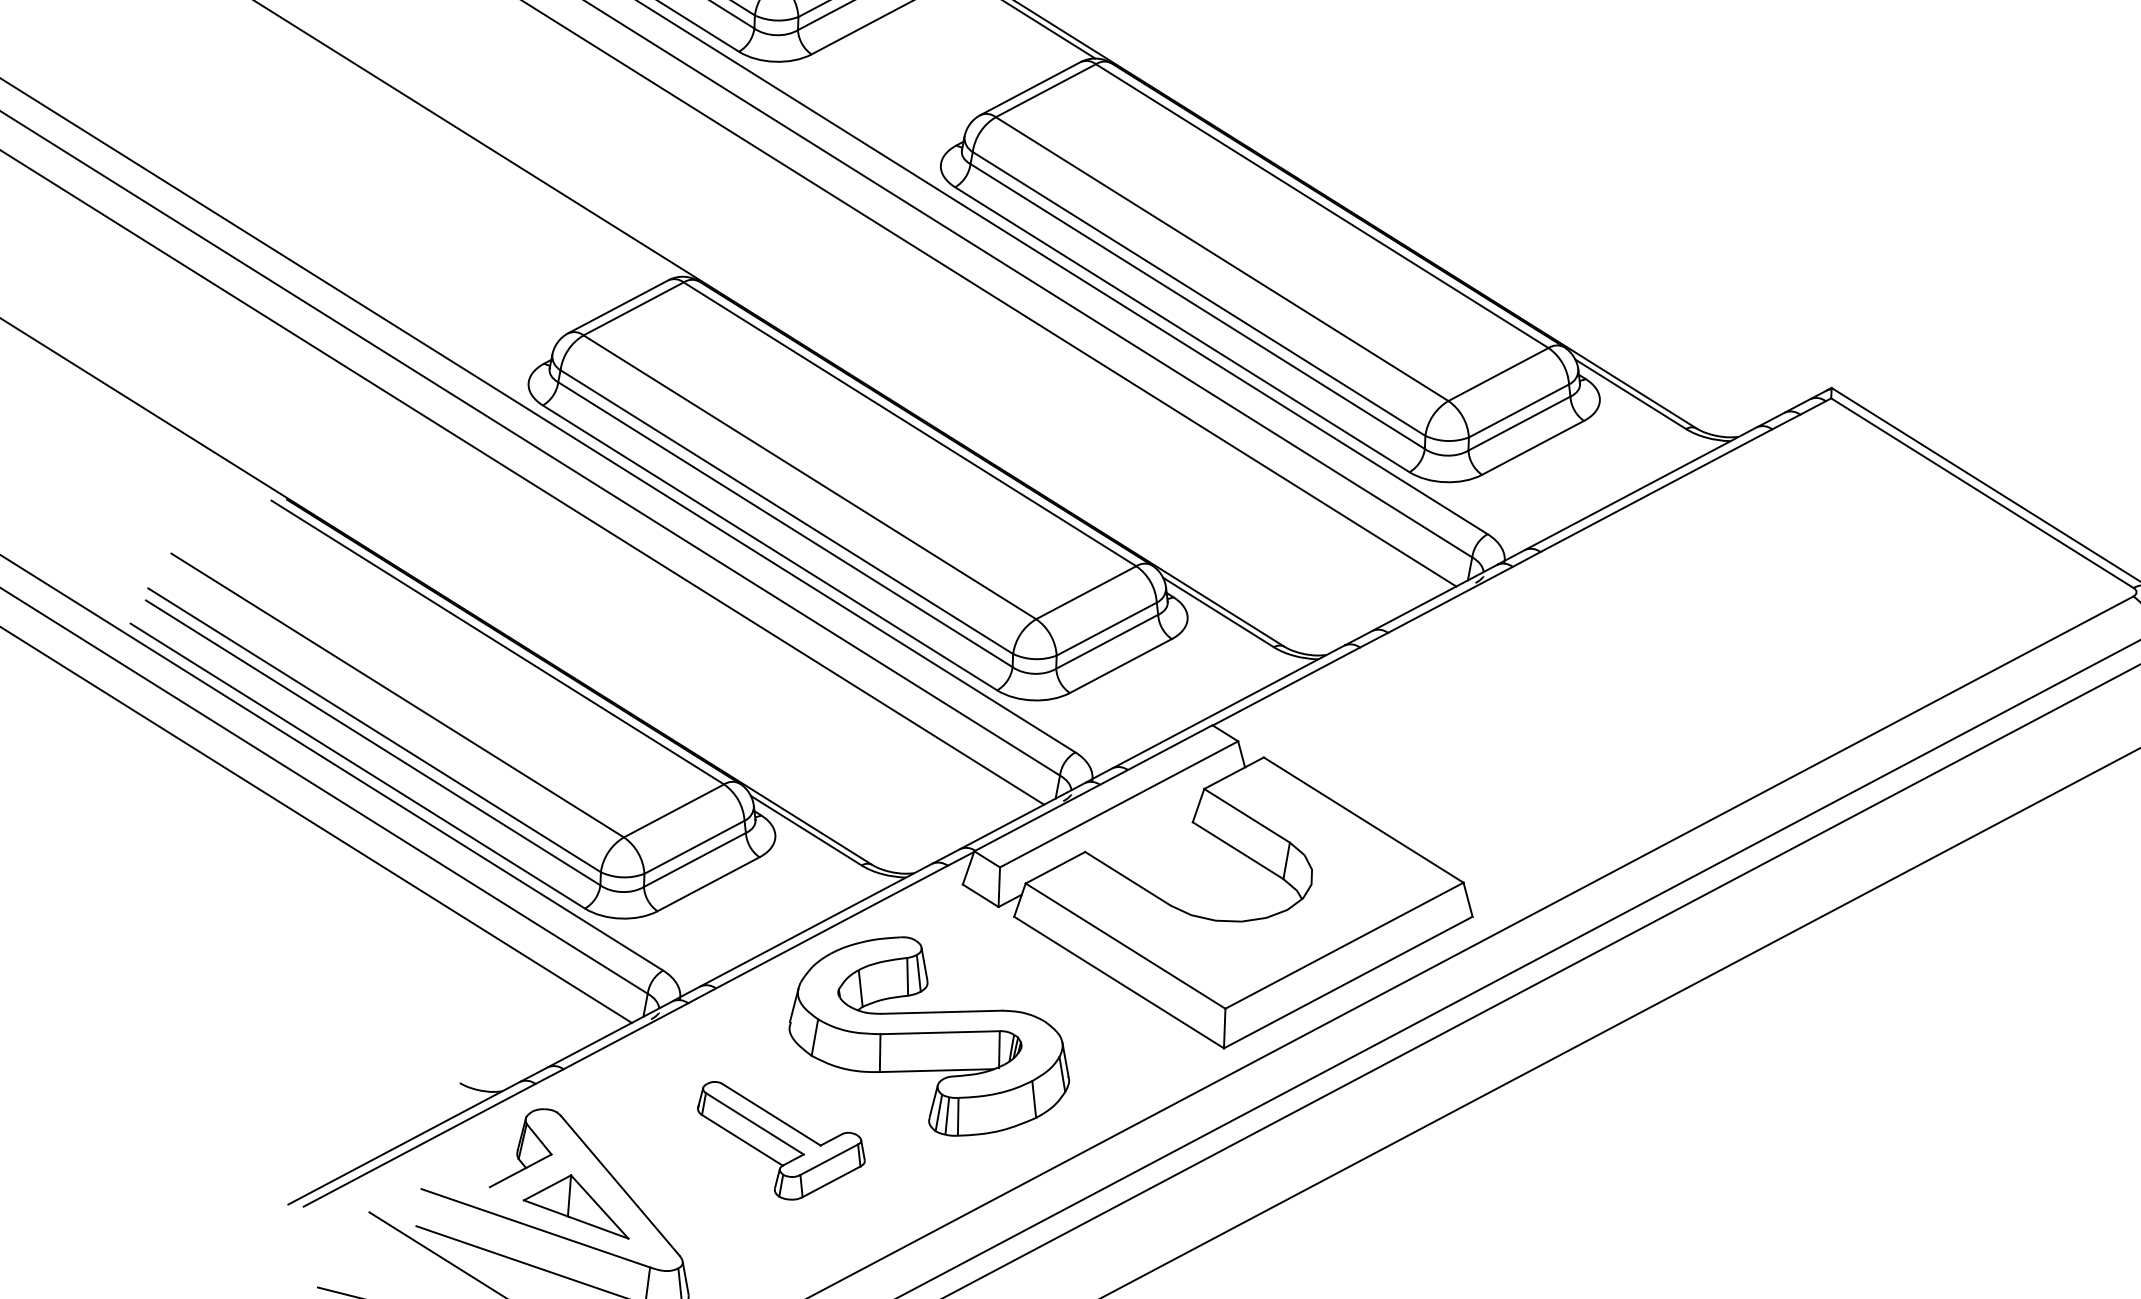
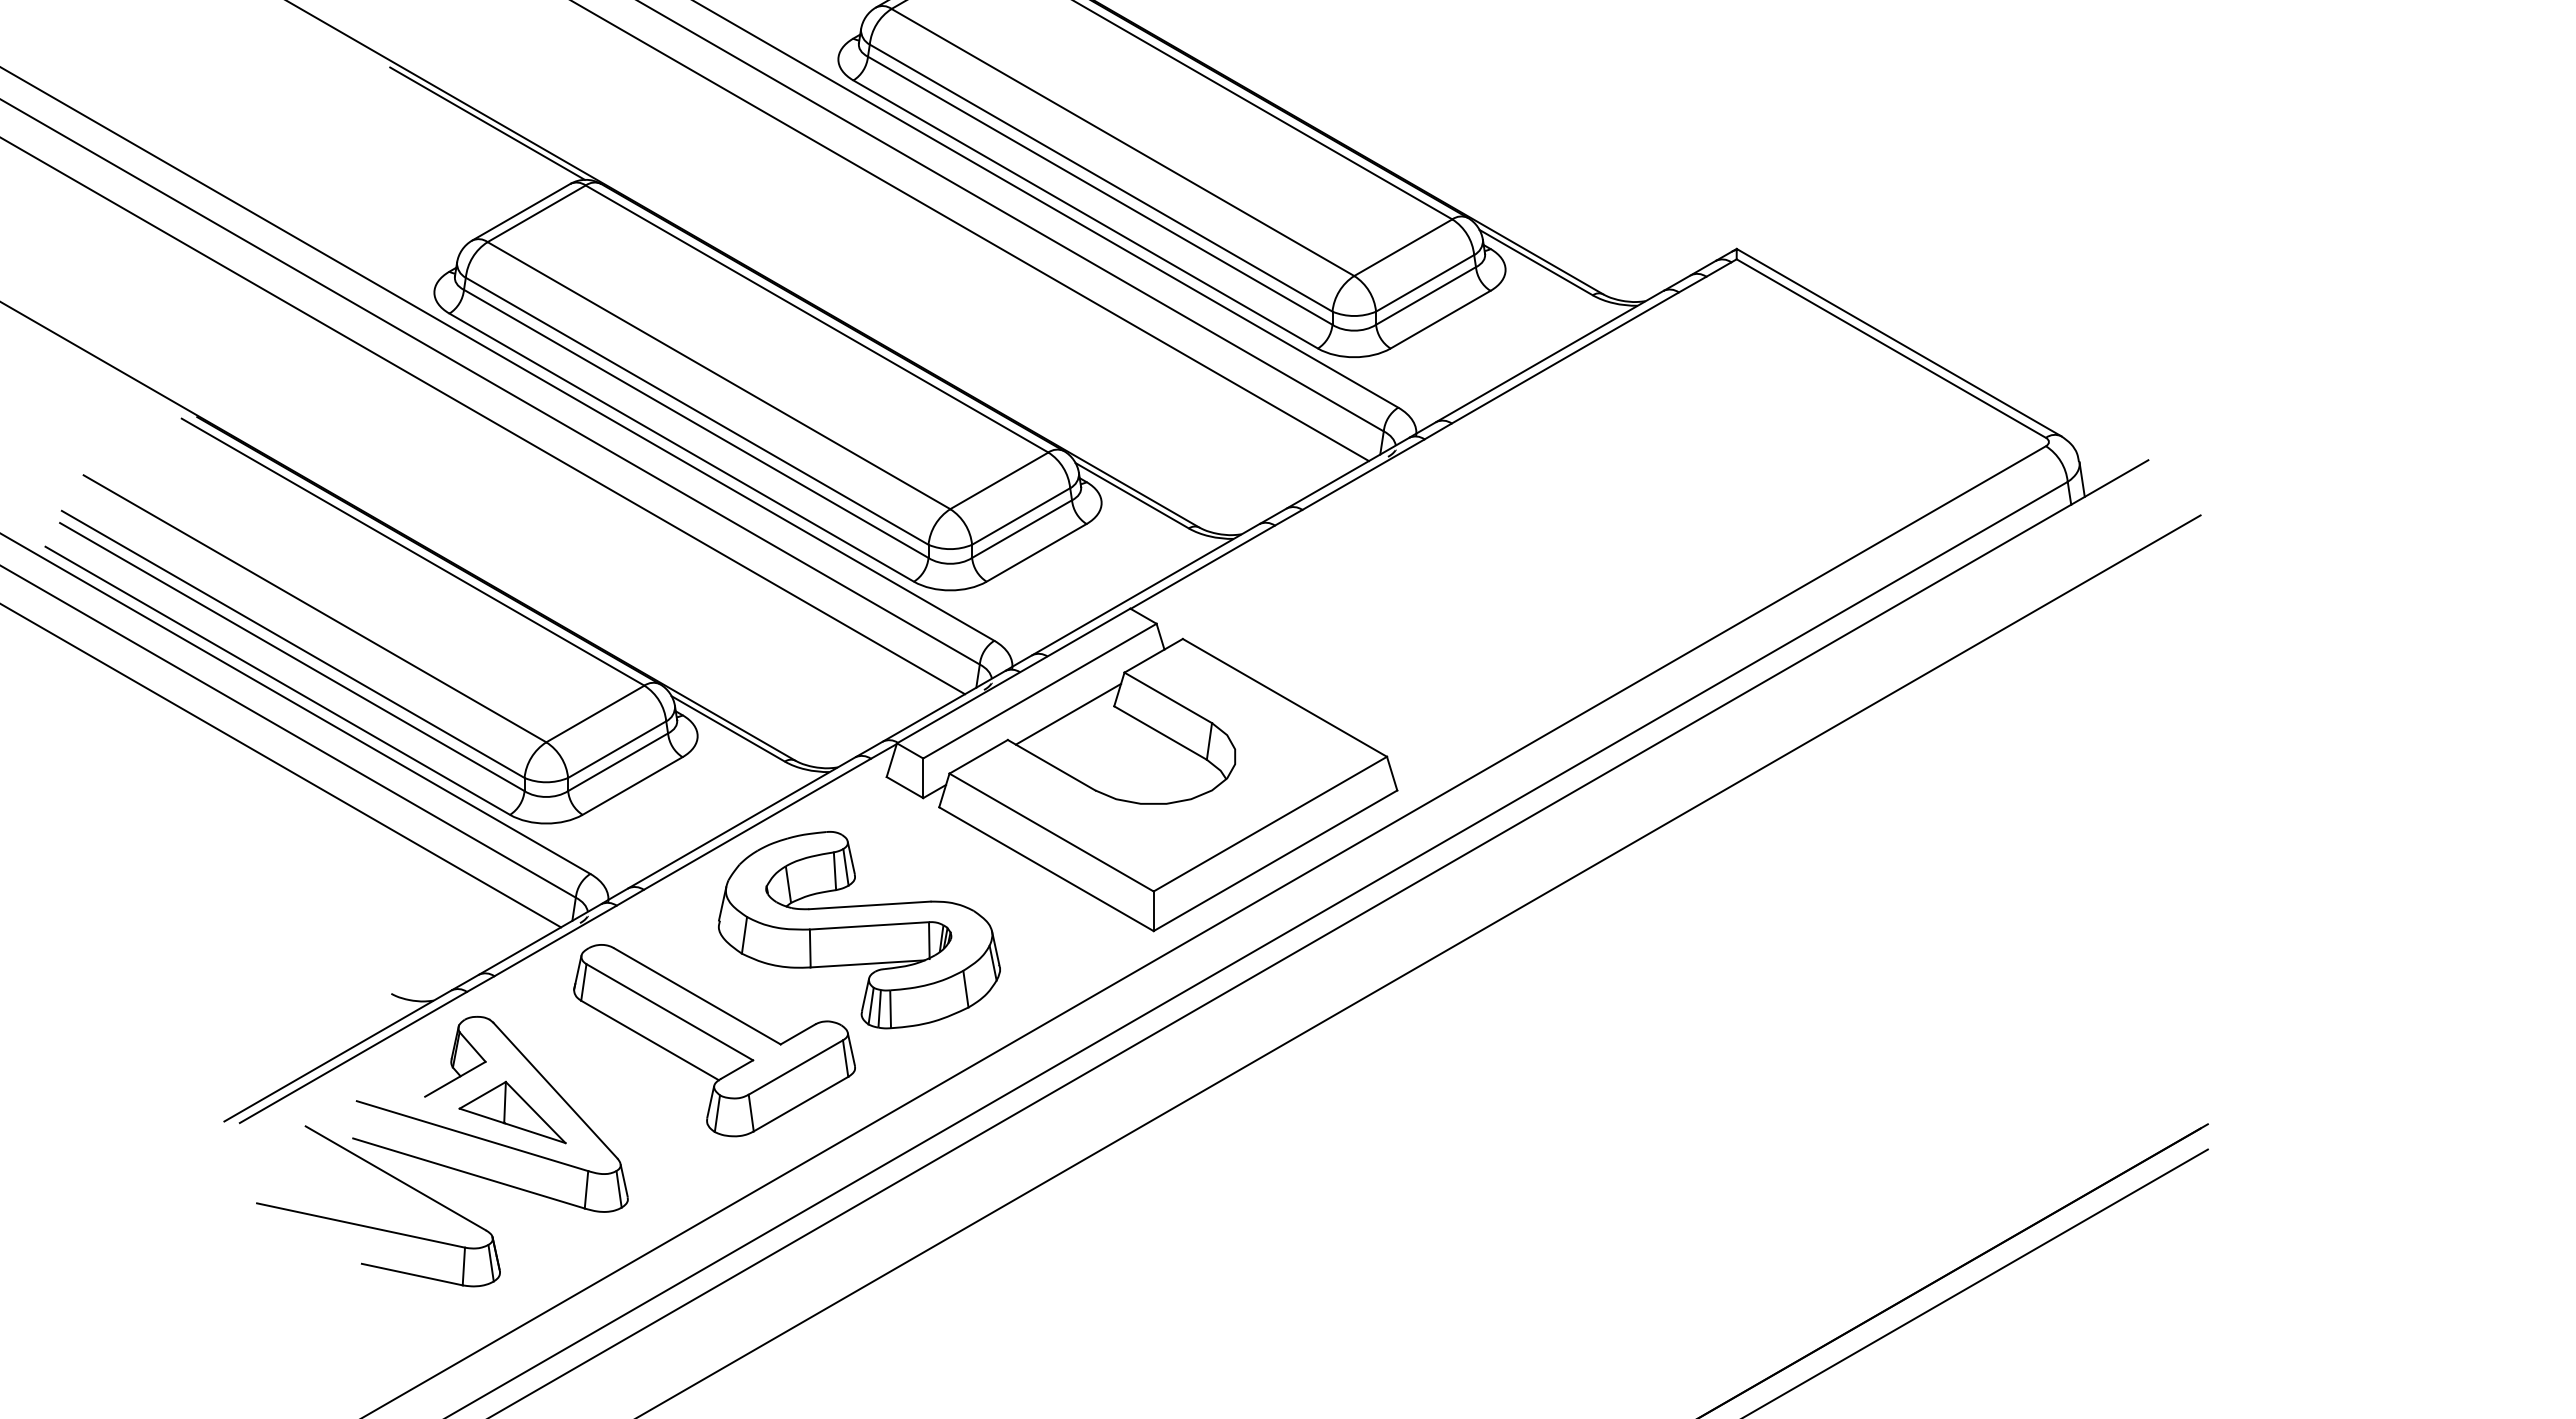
line: (587, 216) -> (487, 123), added
line: (1146, 827) -> (1068, 713), added
part: (781, 1141) -> (714, 1040), size x1.67

